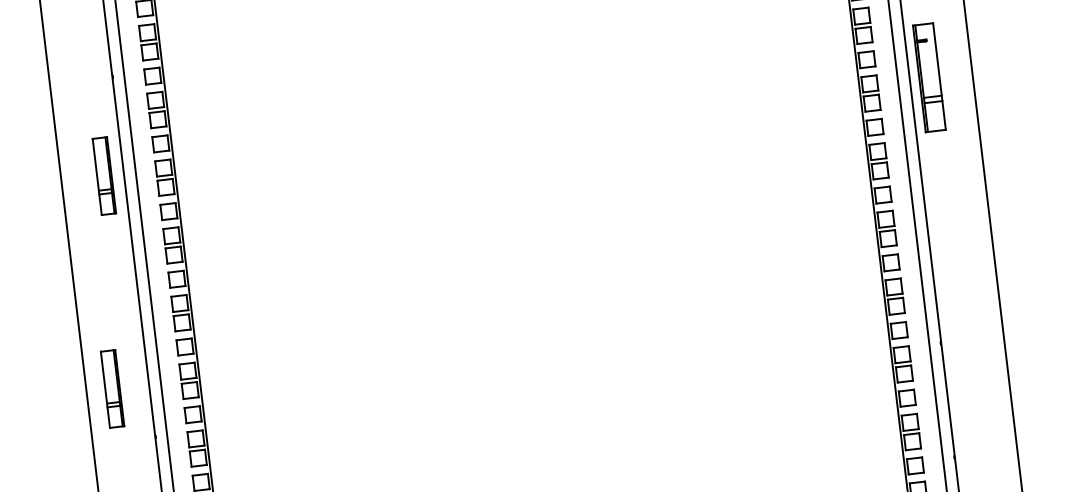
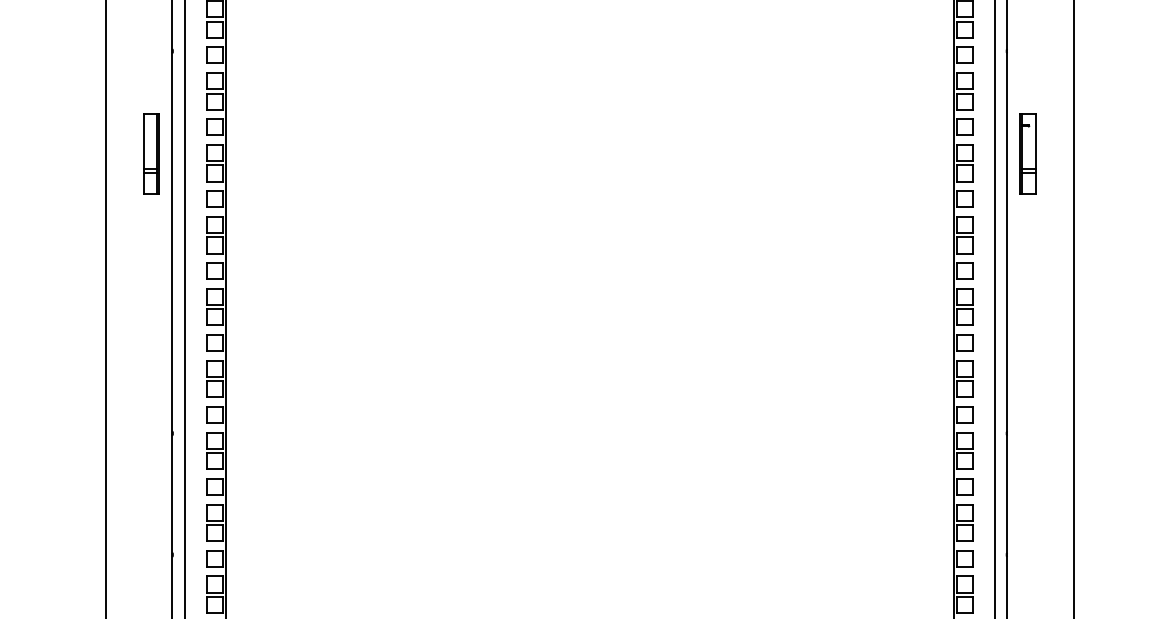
part: (928, 77) -> (1027, 153), size x0.71
part: (112, 388) -> (133, 377), removed

